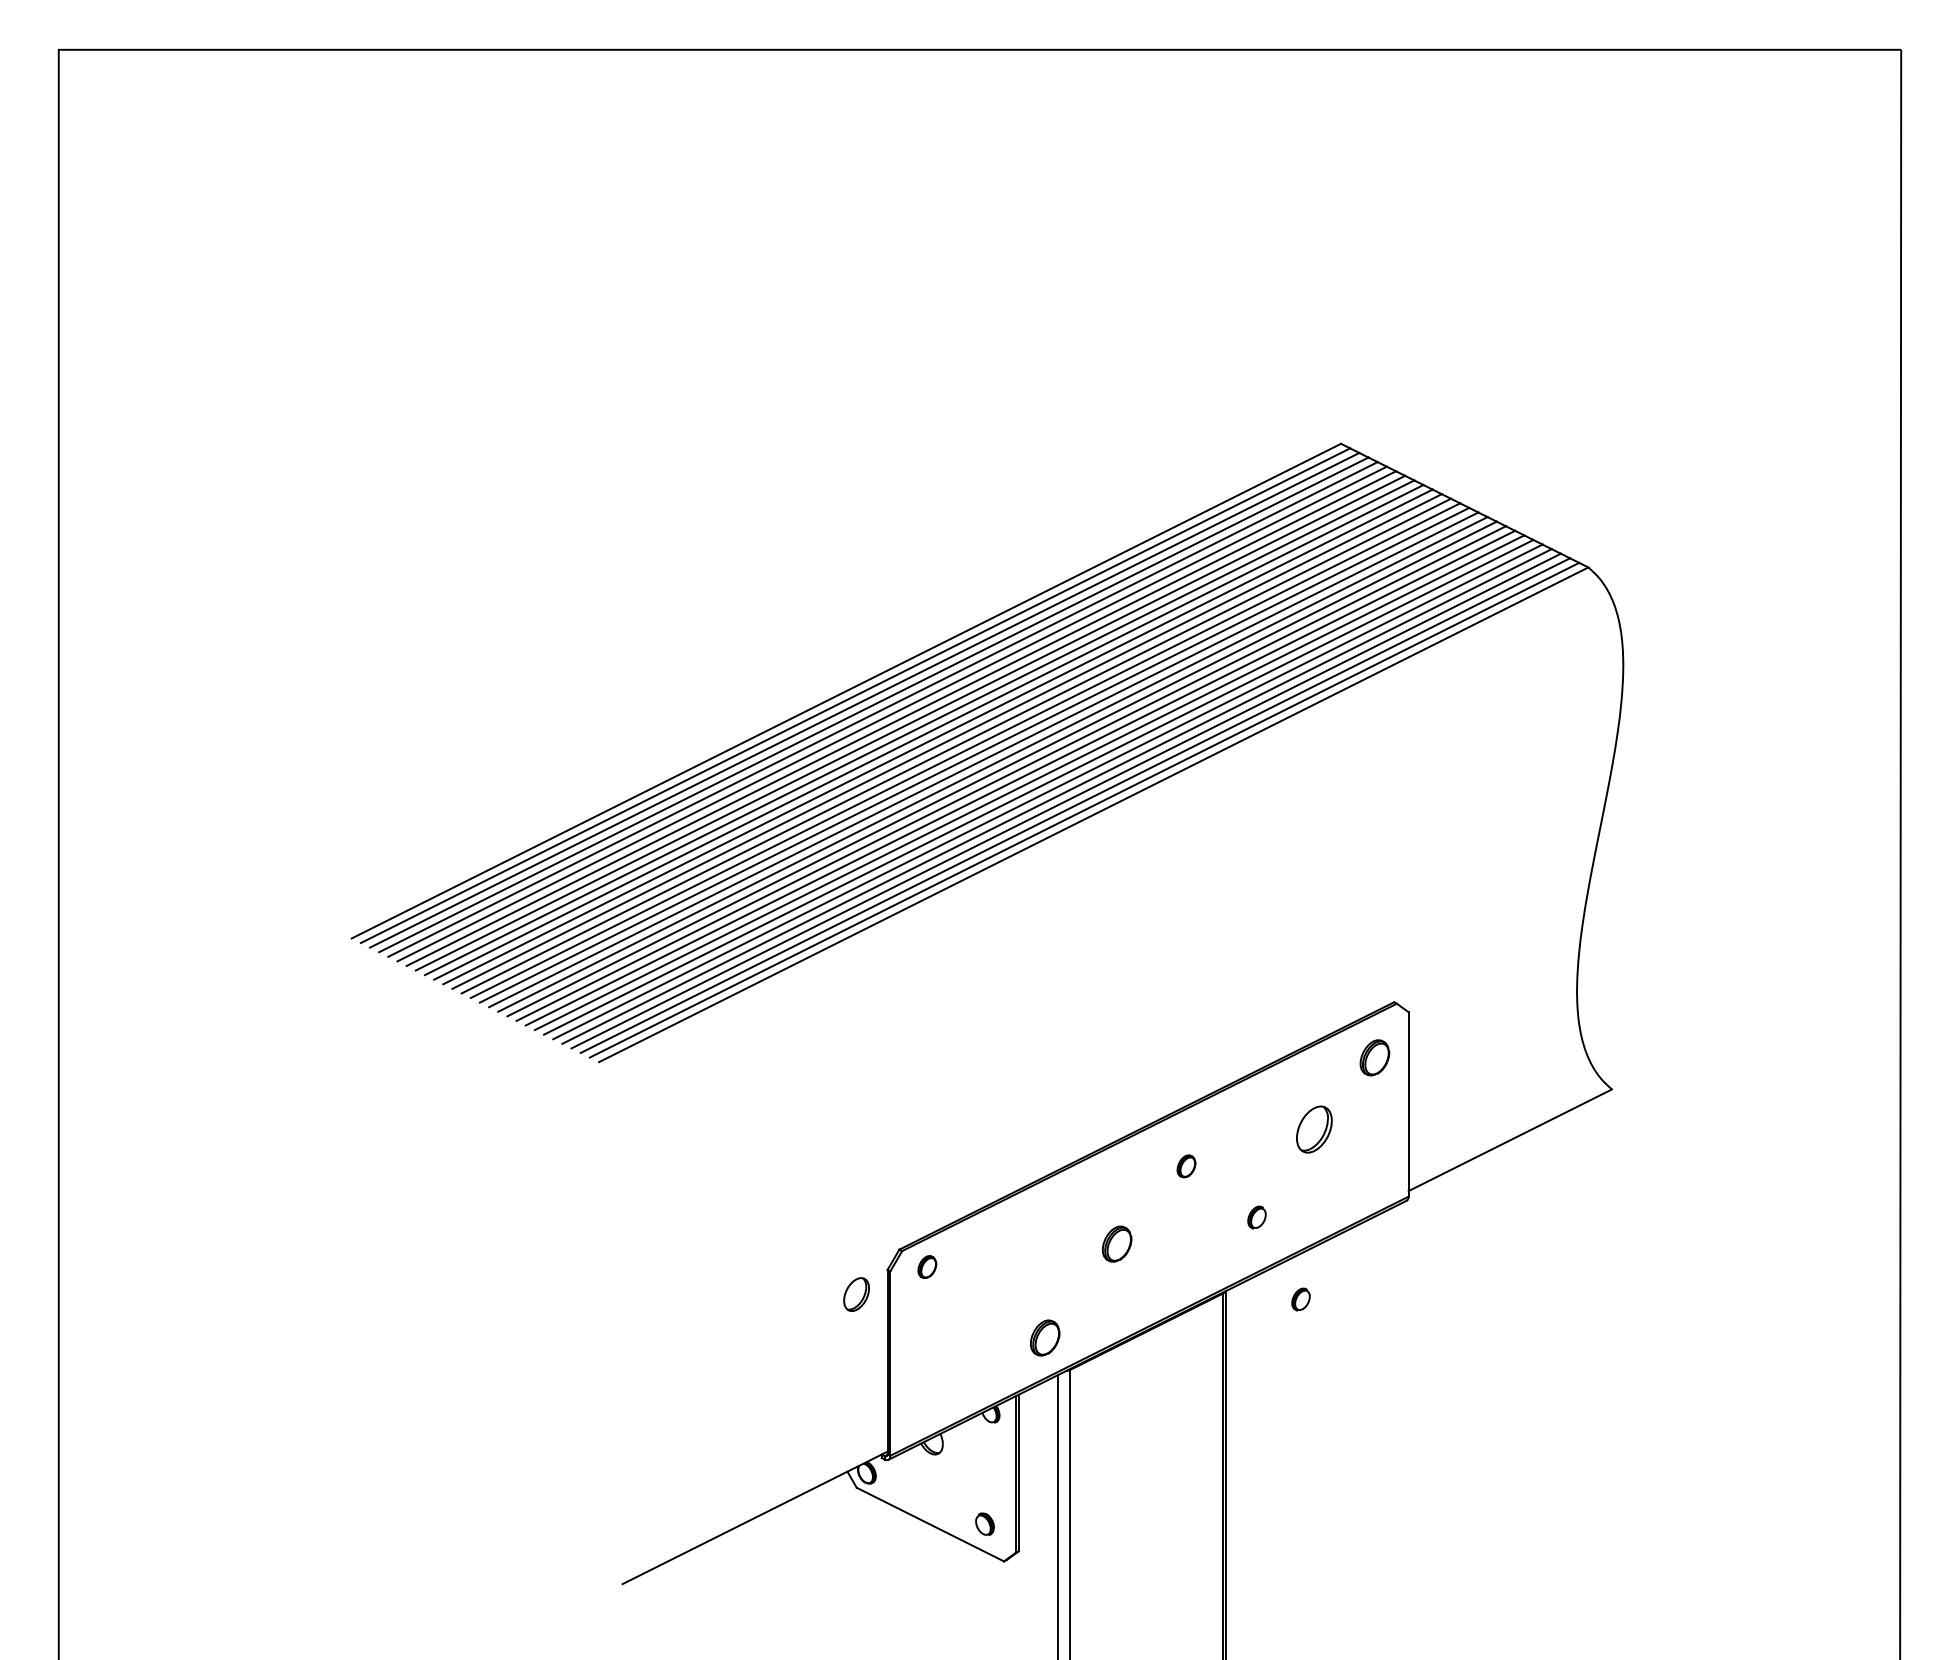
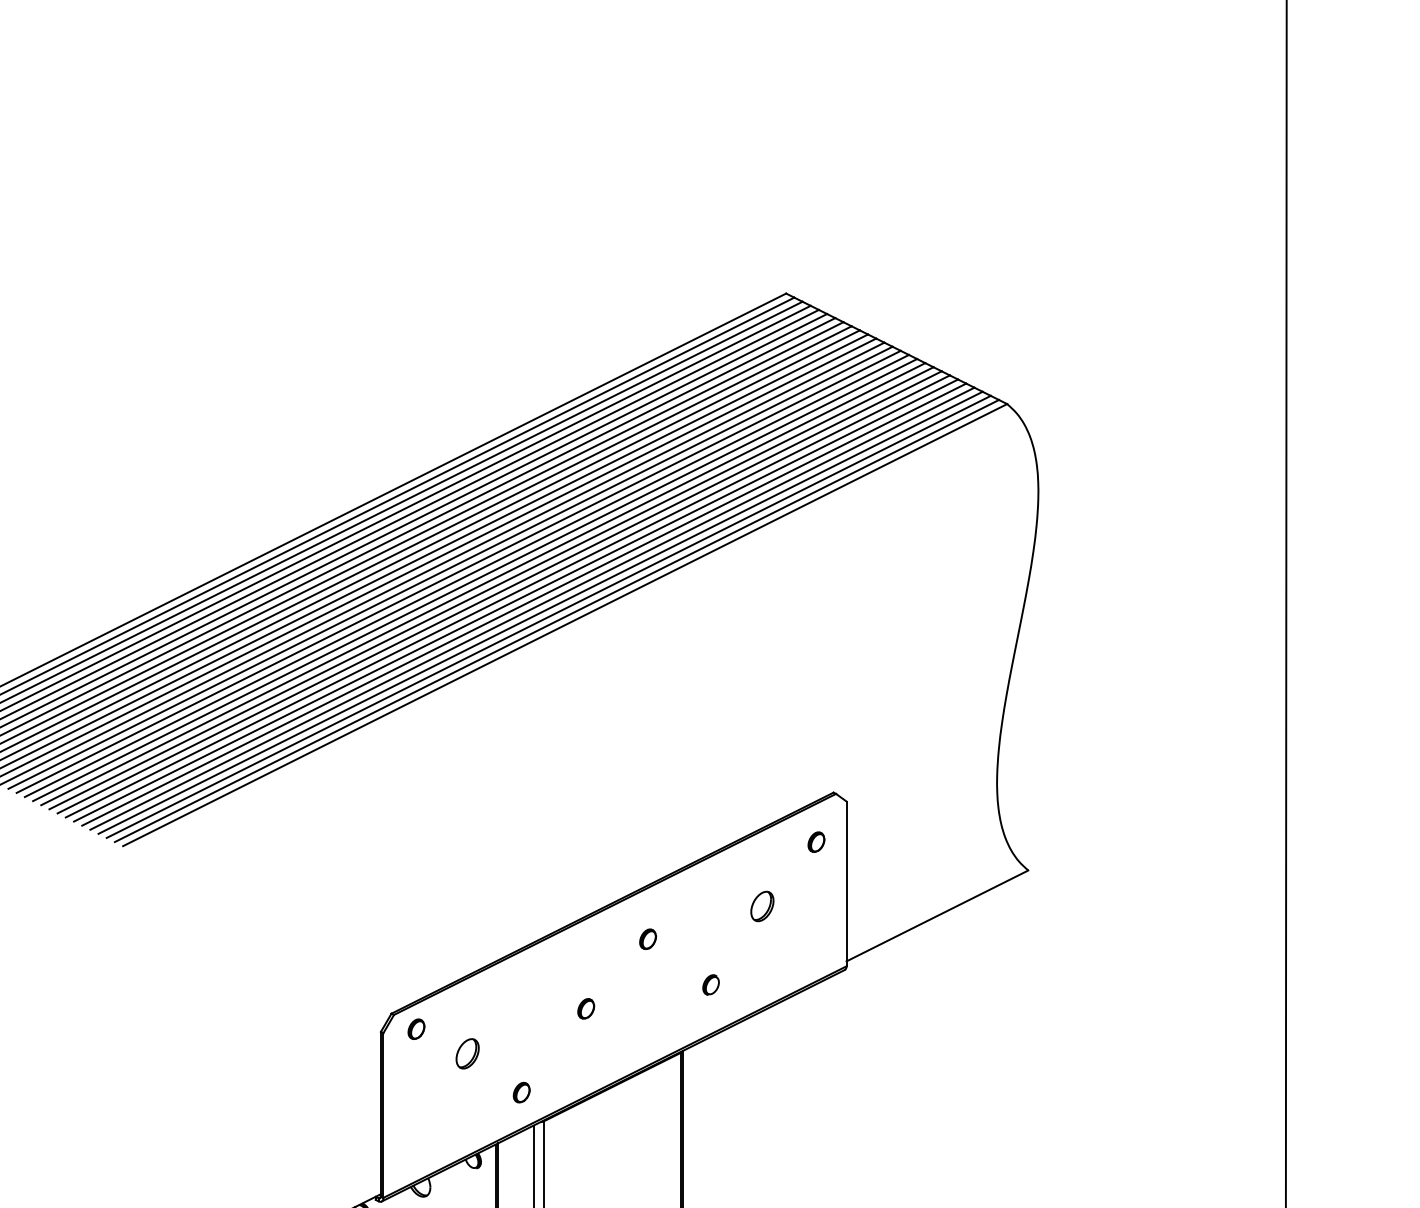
part: (1374, 1057) -> (816, 841), size x0.62
part: (1314, 1129) -> (762, 906), size x0.71
part: (1117, 1244) -> (586, 1009), size x0.62
part: (856, 1294) -> (467, 1053), moved
part: (1300, 1299) -> (749, 1058), removed
part: (1044, 1337) -> (521, 1092), size x0.62

